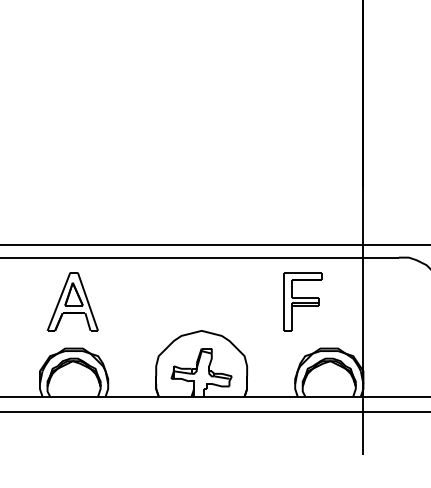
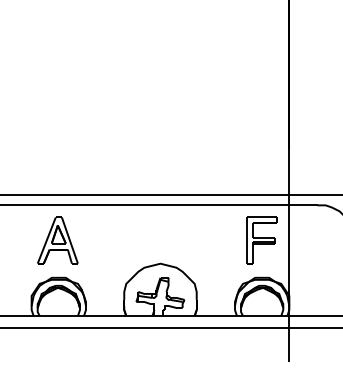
part: (302, 301) -> (261, 240), moved

